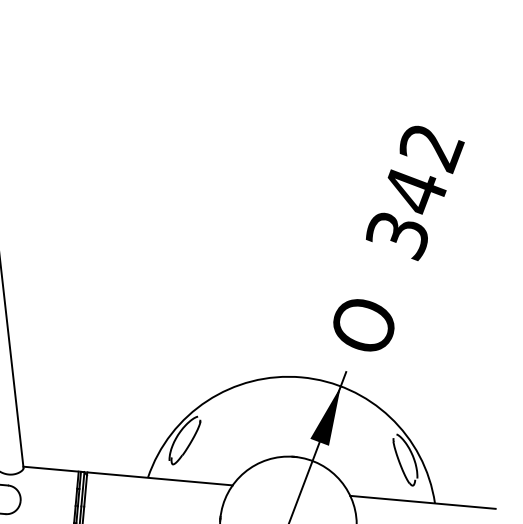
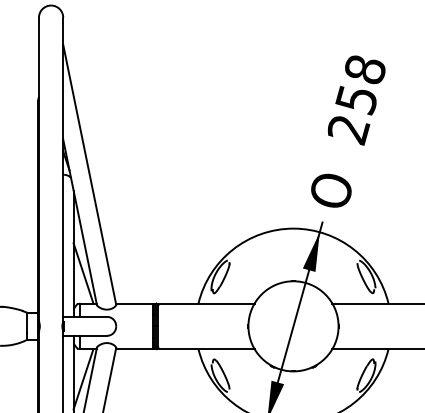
text: (413, 192) -> (356, 100), 342 -> 258

